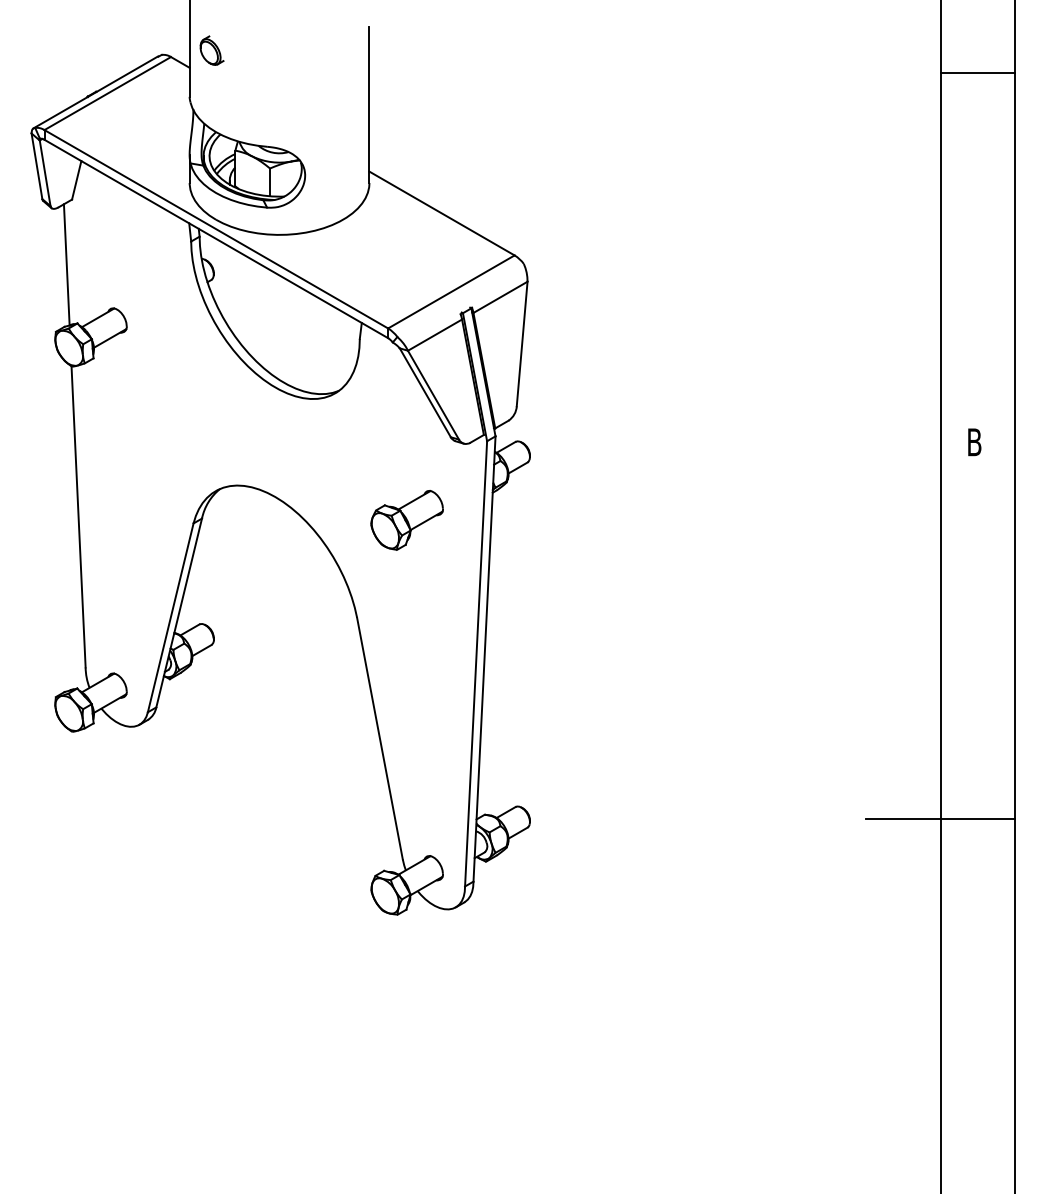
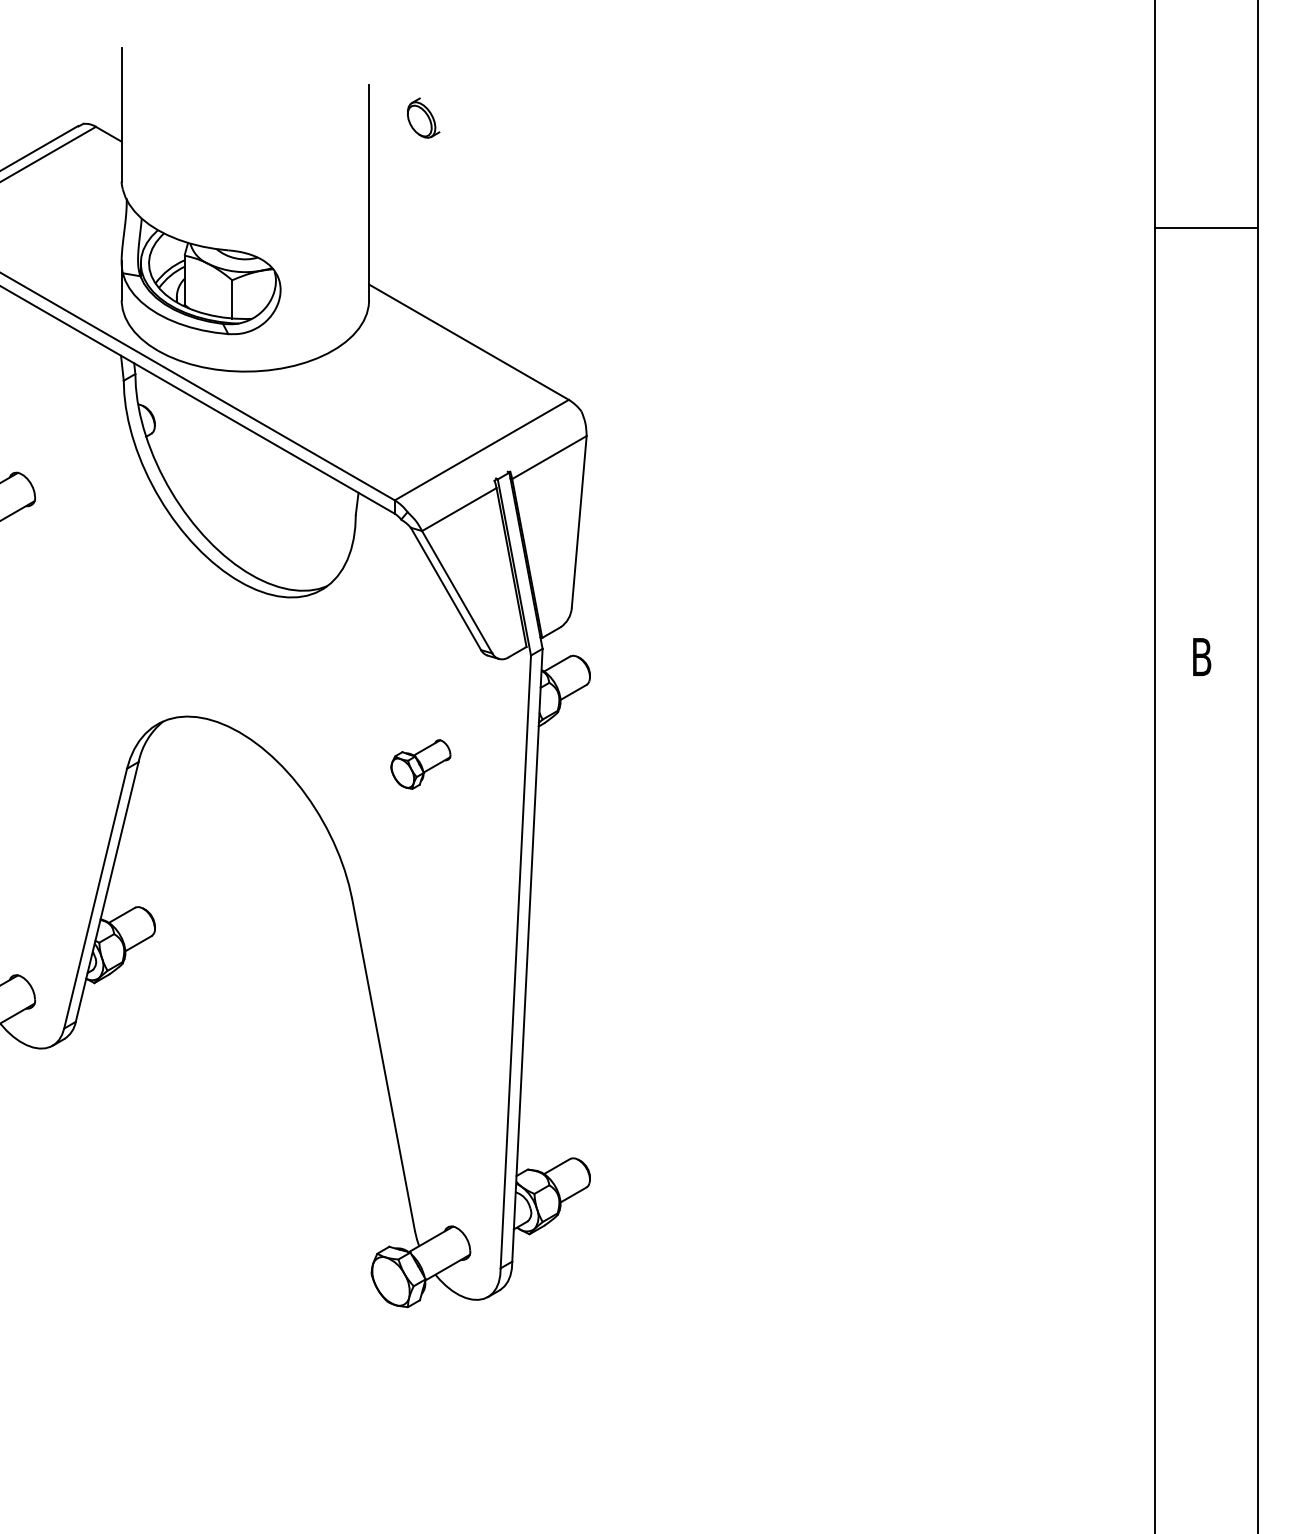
part: (211, 50) -> (422, 117), moved
line: (977, 73) -> (1205, 227), moved
part: (406, 520) -> (420, 764), size x0.6
line: (940, 818) -> (1154, 1174), removed

